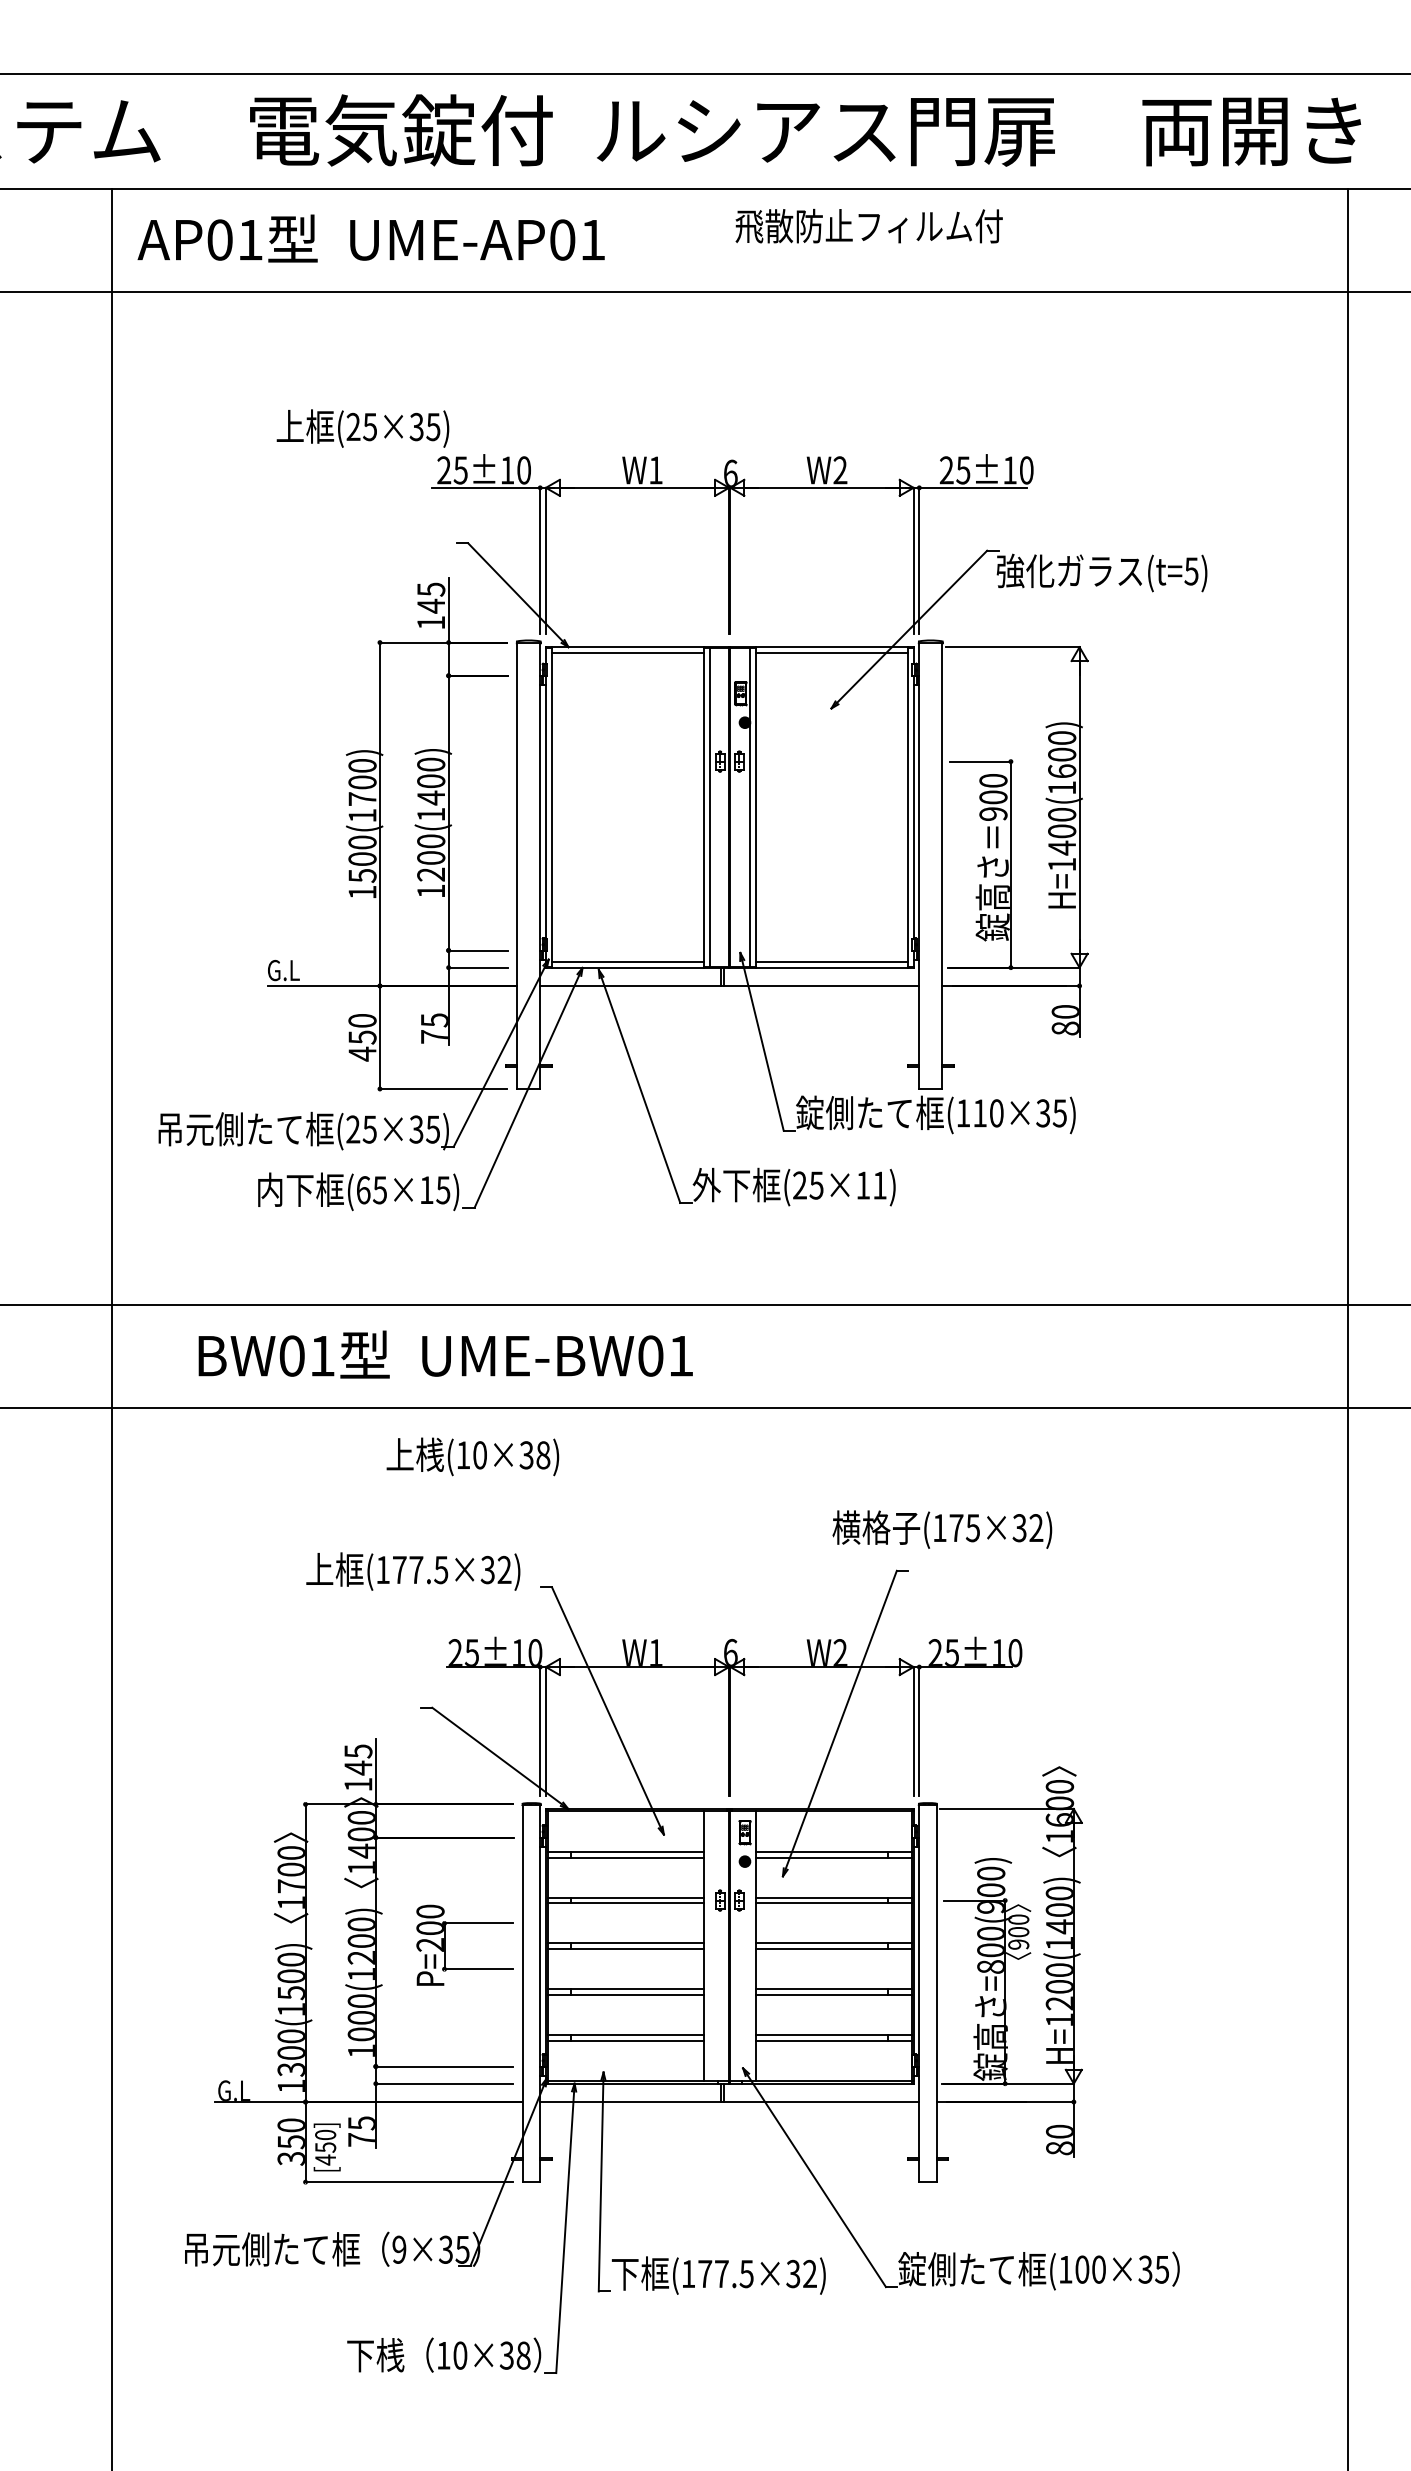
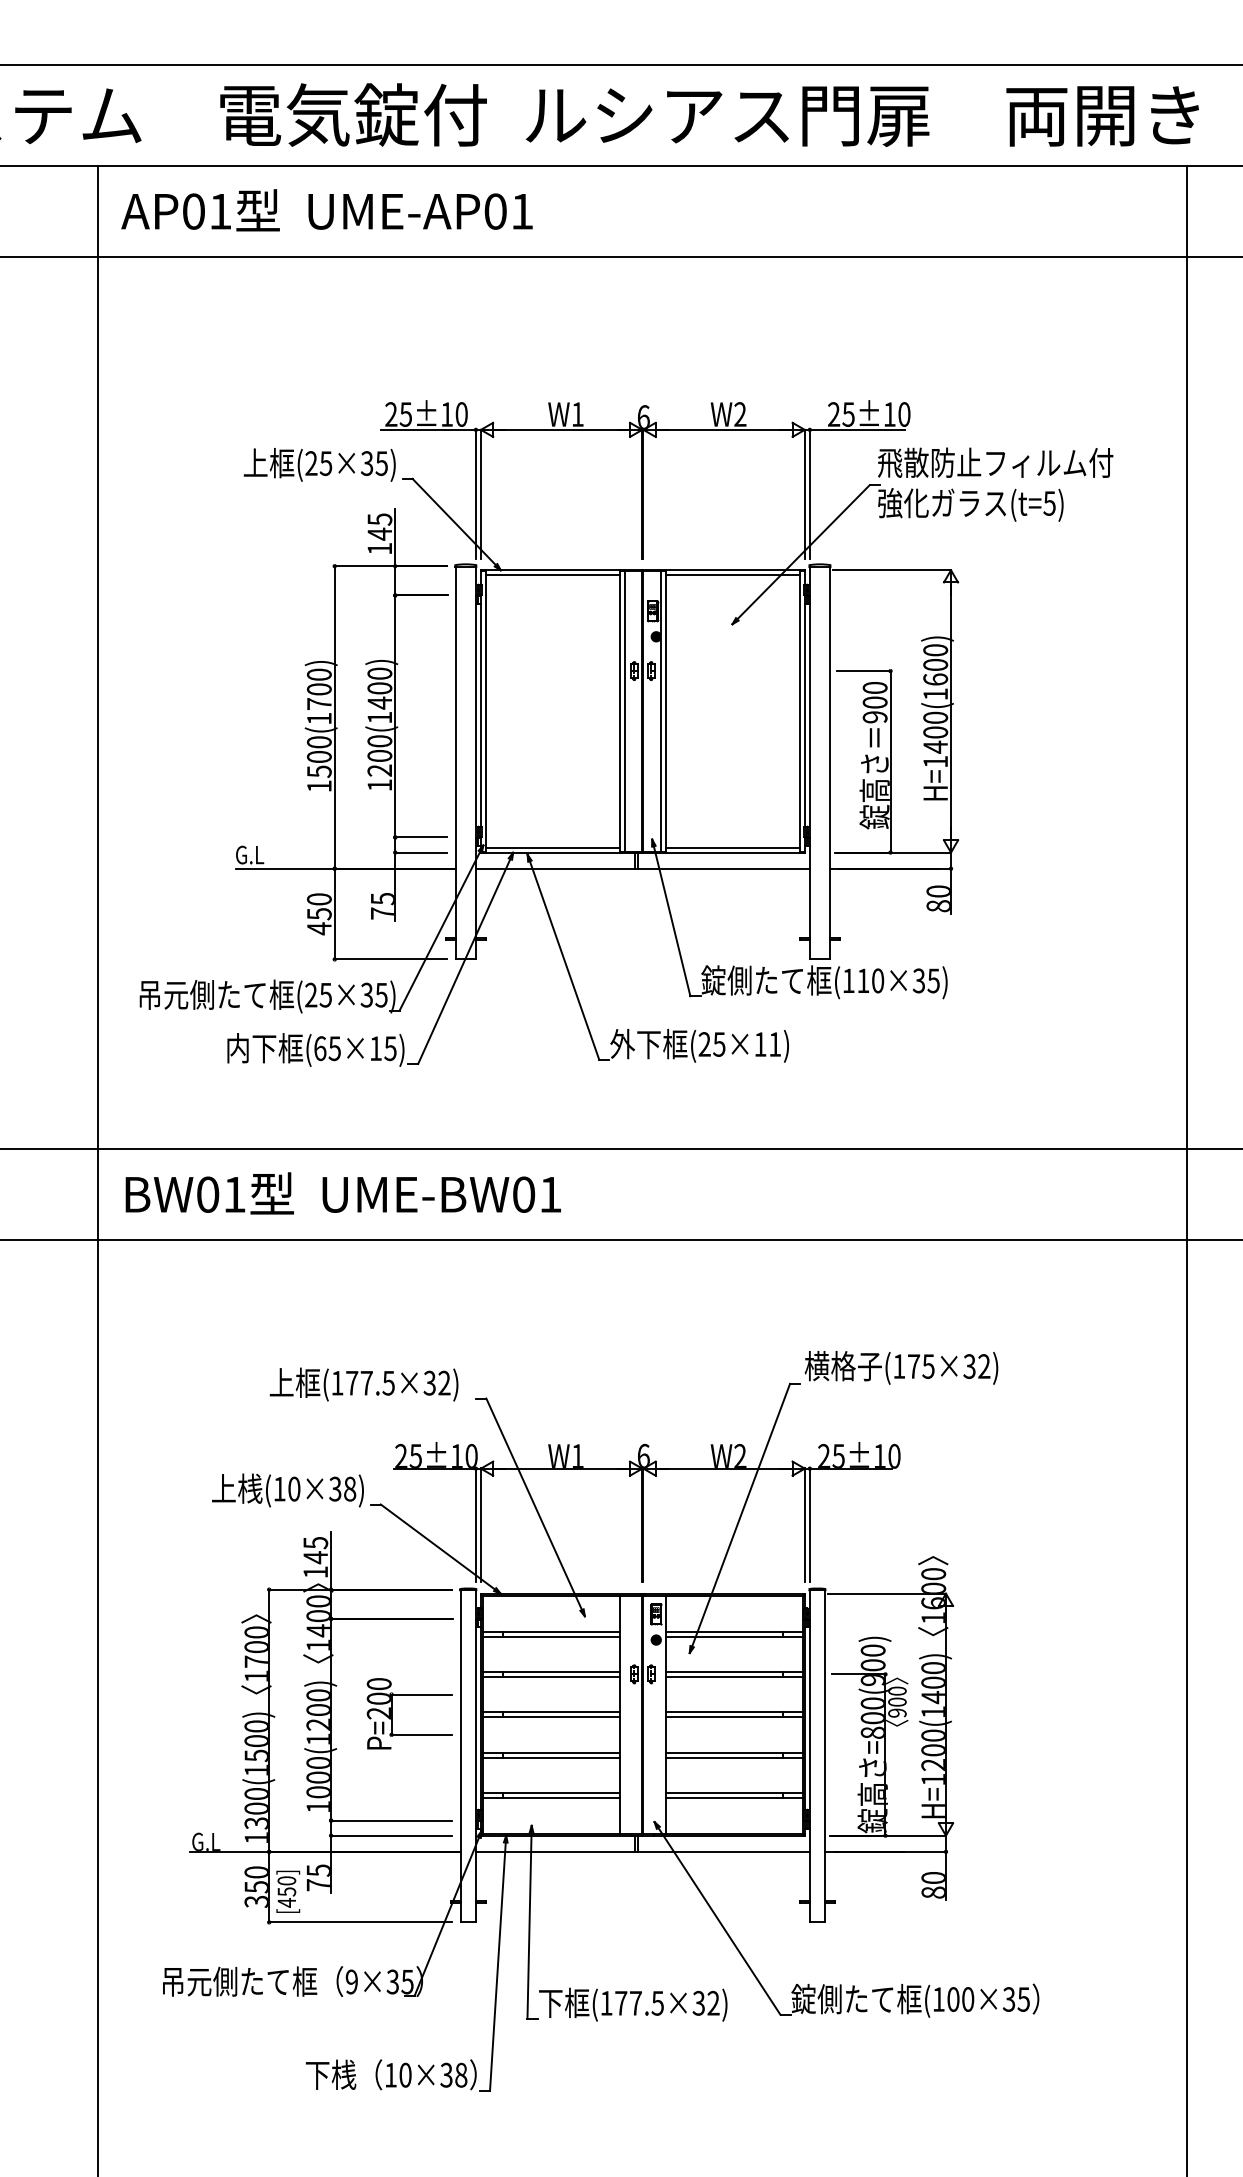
text: (868, 225) -> (995, 462), moved
text: (362, 428) -> (319, 464), moved
text: (445, 1354) -> (343, 1193), moved
text: (472, 1456) -> (287, 1490), moved
text: (942, 1529) -> (901, 1367), moved

